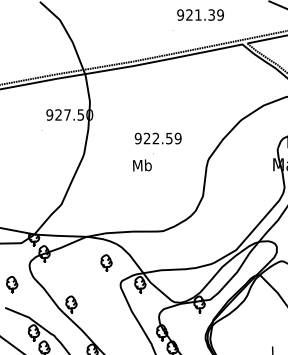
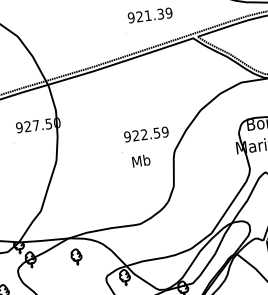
text: (157, 138) -> (145, 134), moved
text: (142, 165) -> (141, 160), moved
part: (106, 262) -> (76, 256), moved

